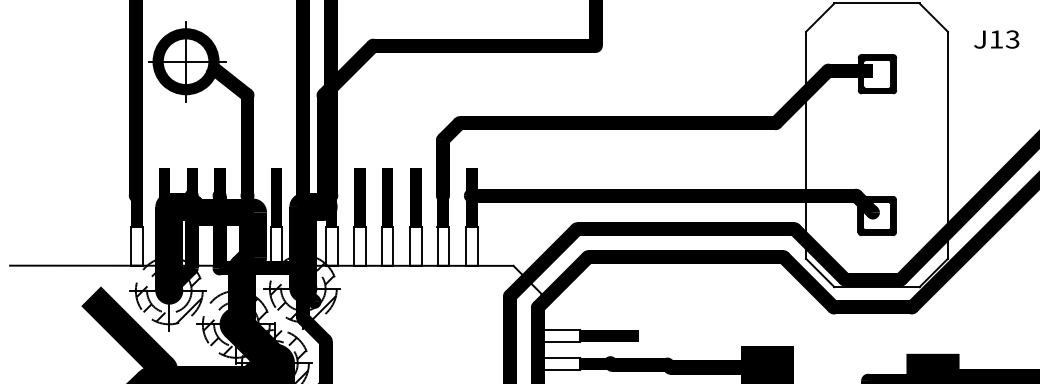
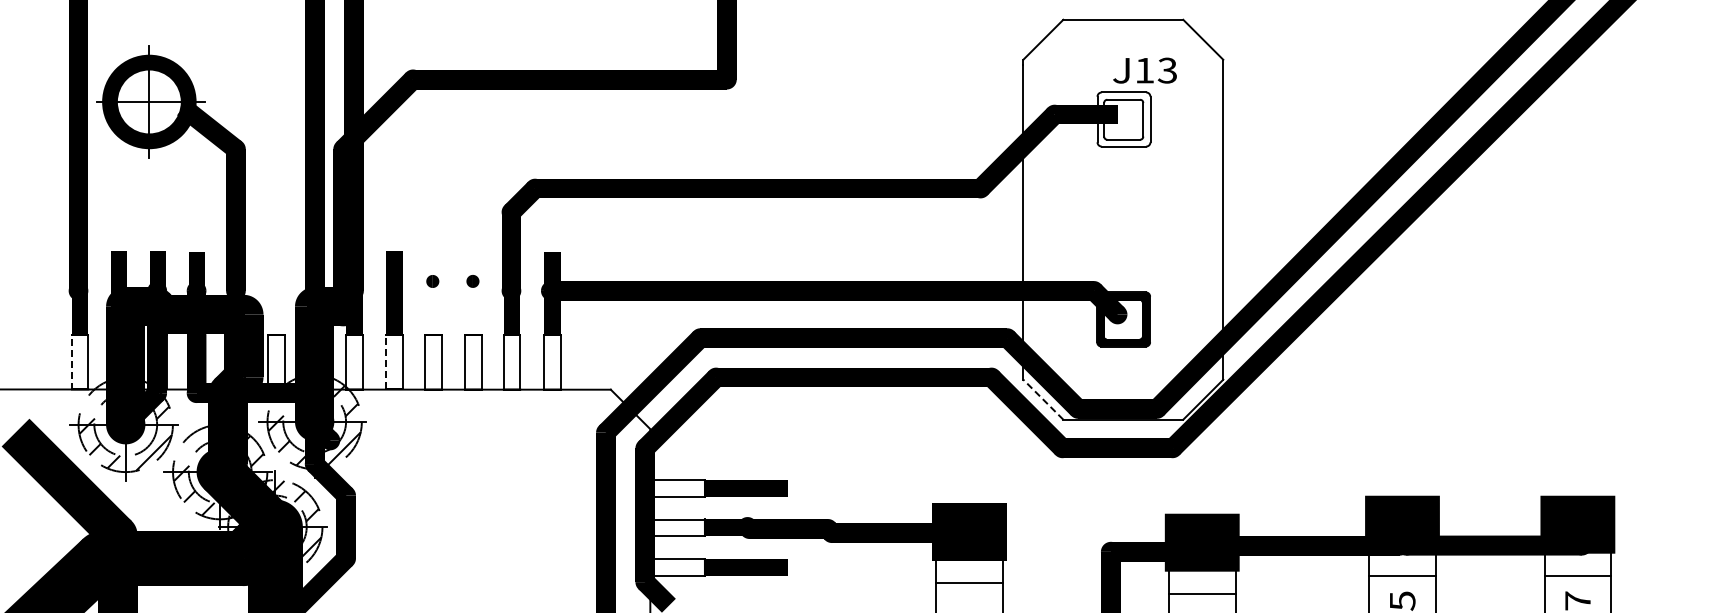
text: (996, 39) -> (1144, 70), moved
fill: (877, 74) -> (1123, 119), removed
fill: (276, 197) -> (276, 293), removed
fill: (387, 197) -> (433, 293), removed
fill: (416, 197) -> (473, 293), removed
line: (130, 245) -> (71, 361), solid -> dashed
line: (354, 245) -> (386, 361), solid -> dashed
line: (819, 272) -> (1042, 399), solid -> dashed

